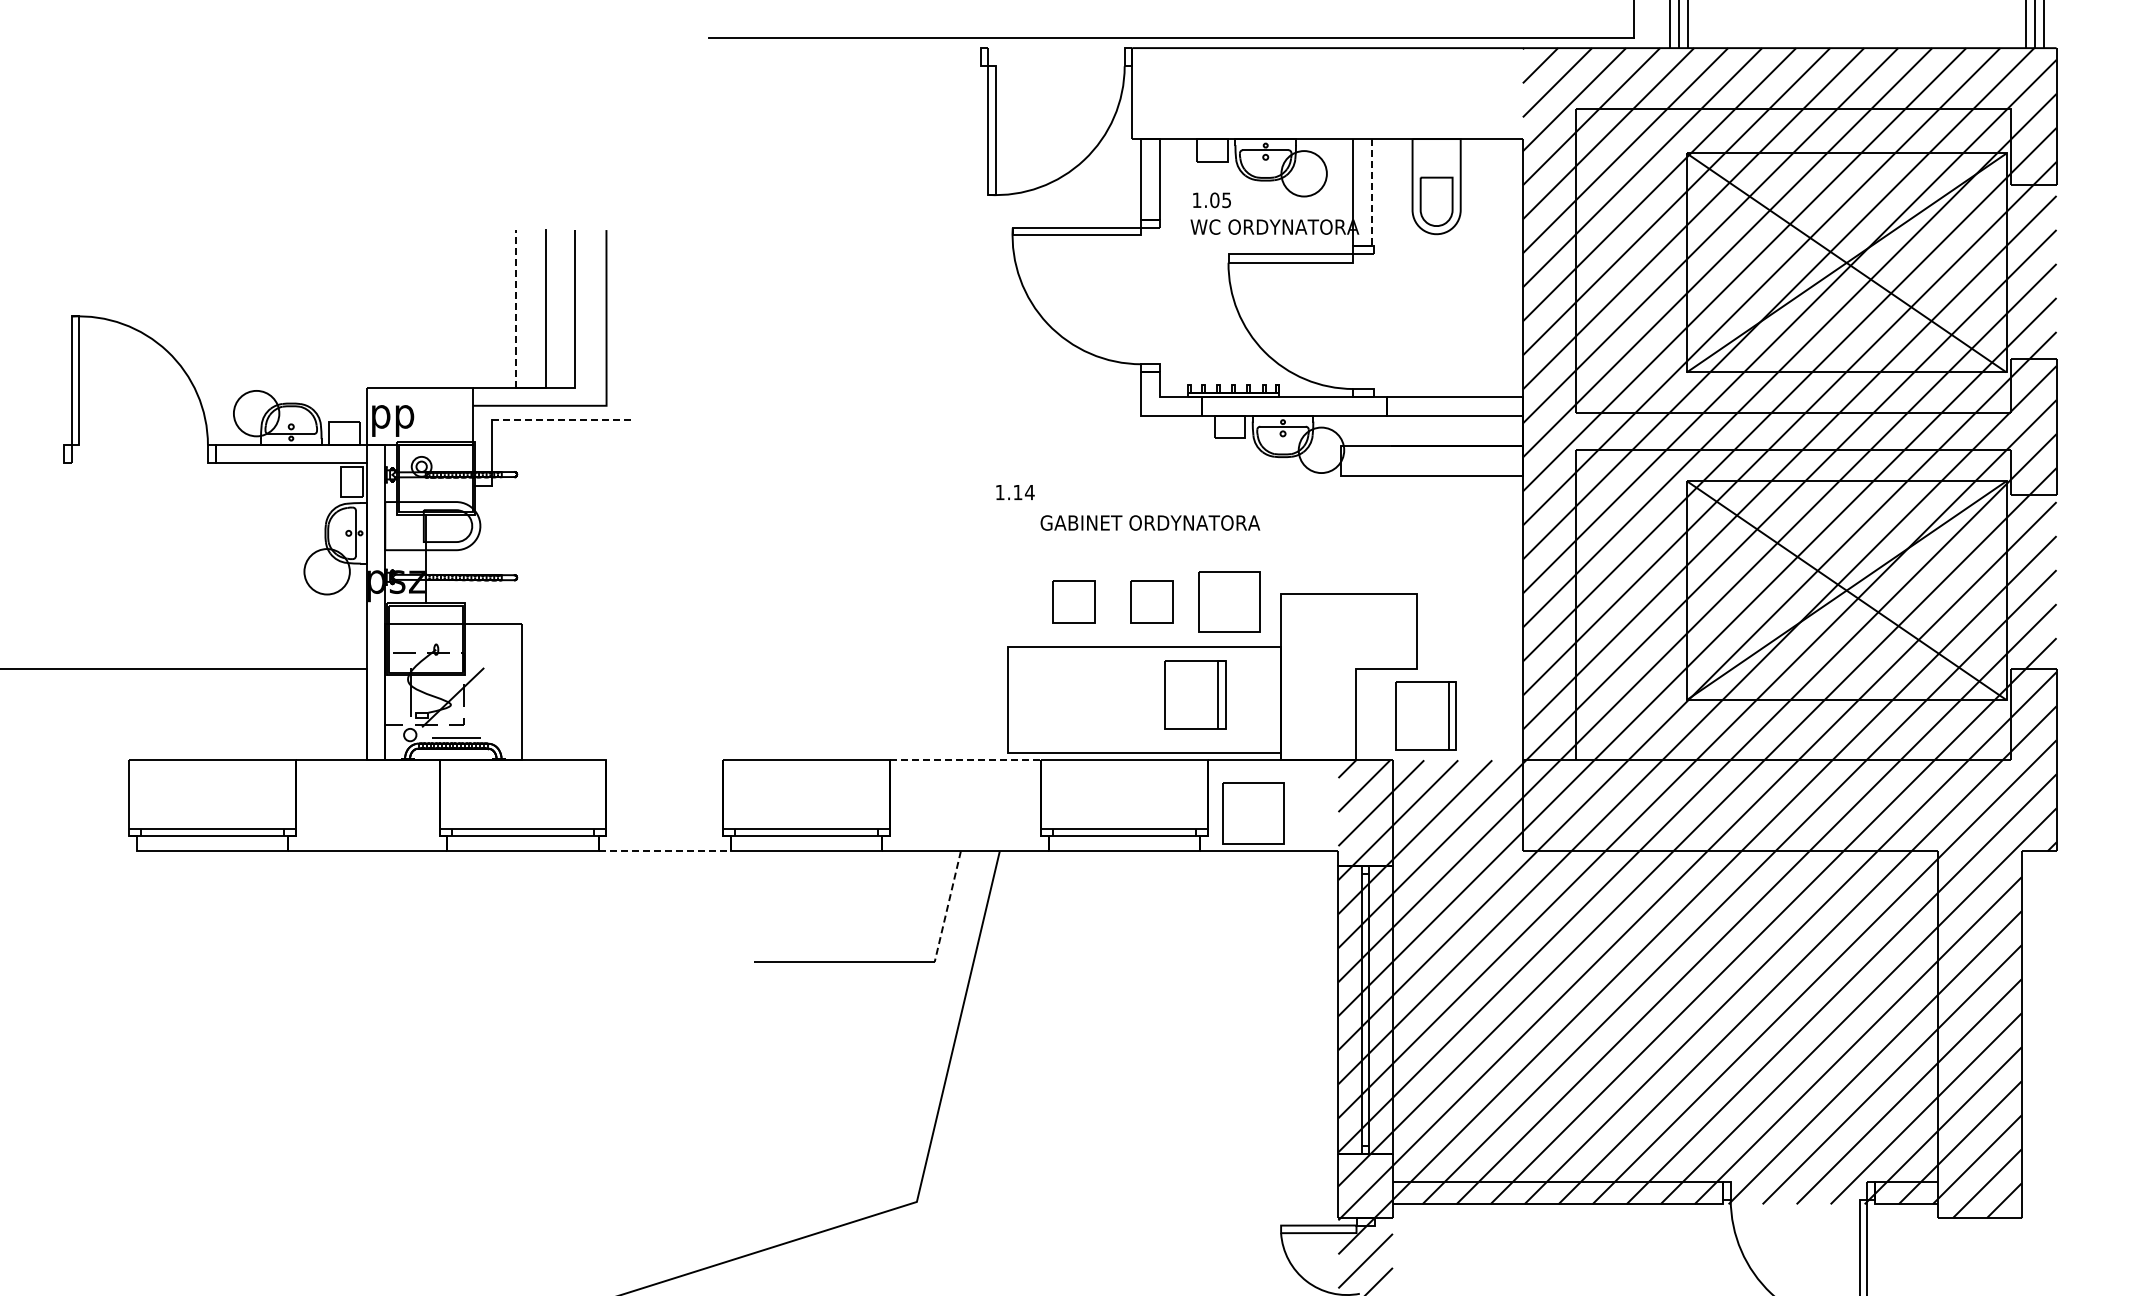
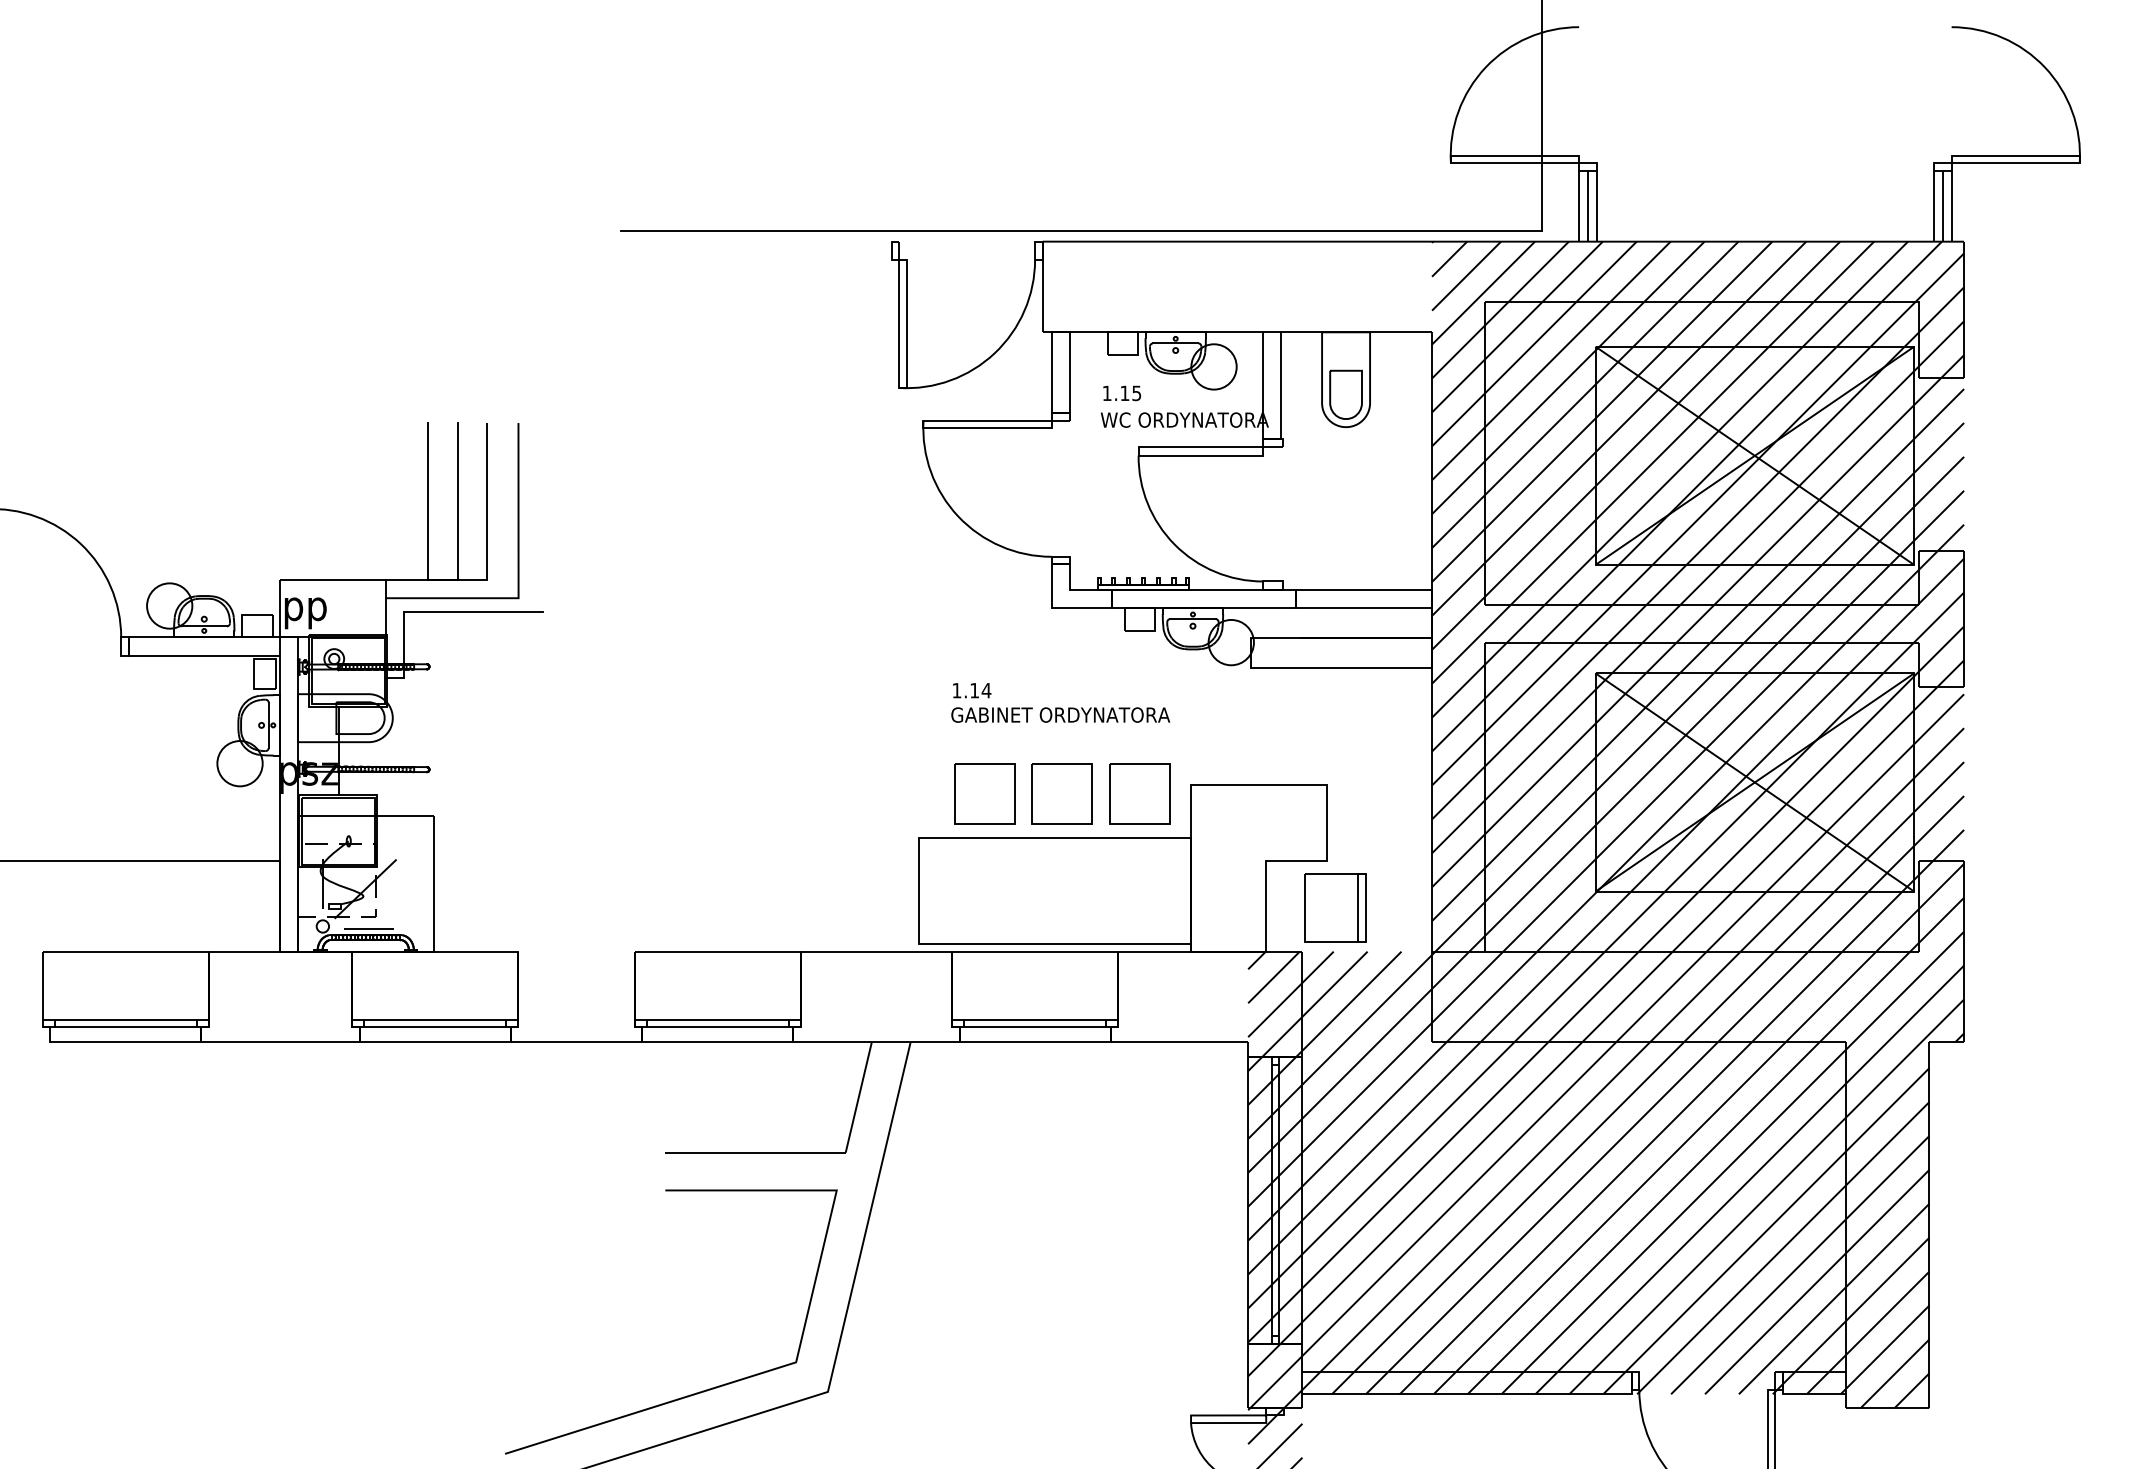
line: (1371, 193) -> (1281, 386), dashed -> solid
text: (1214, 200) -> (1124, 393), 1.05 -> 1.15
line: (515, 308) -> (427, 501), dashed -> solid
line: (562, 420) -> (474, 612), dashed -> solid
text: (1015, 492) -> (972, 690), moved
part: (1073, 601) -> (984, 793), size x1.43
part: (1151, 601) -> (1061, 793), size x1.43
part: (1195, 694) -> (1105, 886), removed
line: (965, 760) -> (876, 951), dashed -> solid
part: (1253, 813) -> (1163, 1004), removed
line: (664, 851) -> (576, 1042), dashed -> solid
line: (947, 906) -> (858, 1097), dashed -> solid
line: (785, 1202) -> (696, 1392), added

